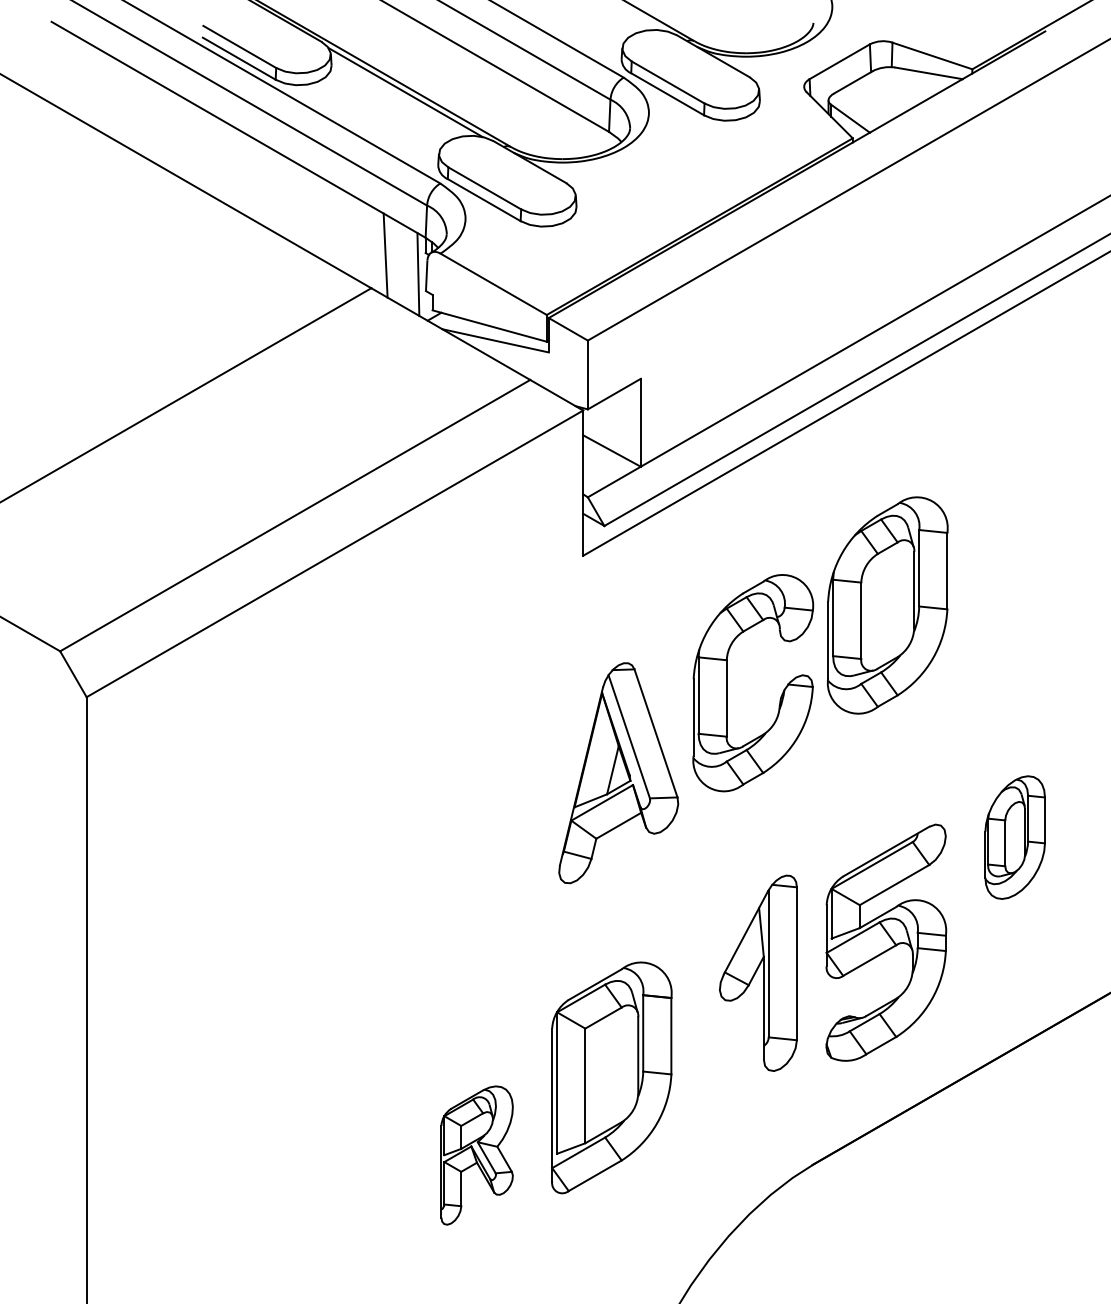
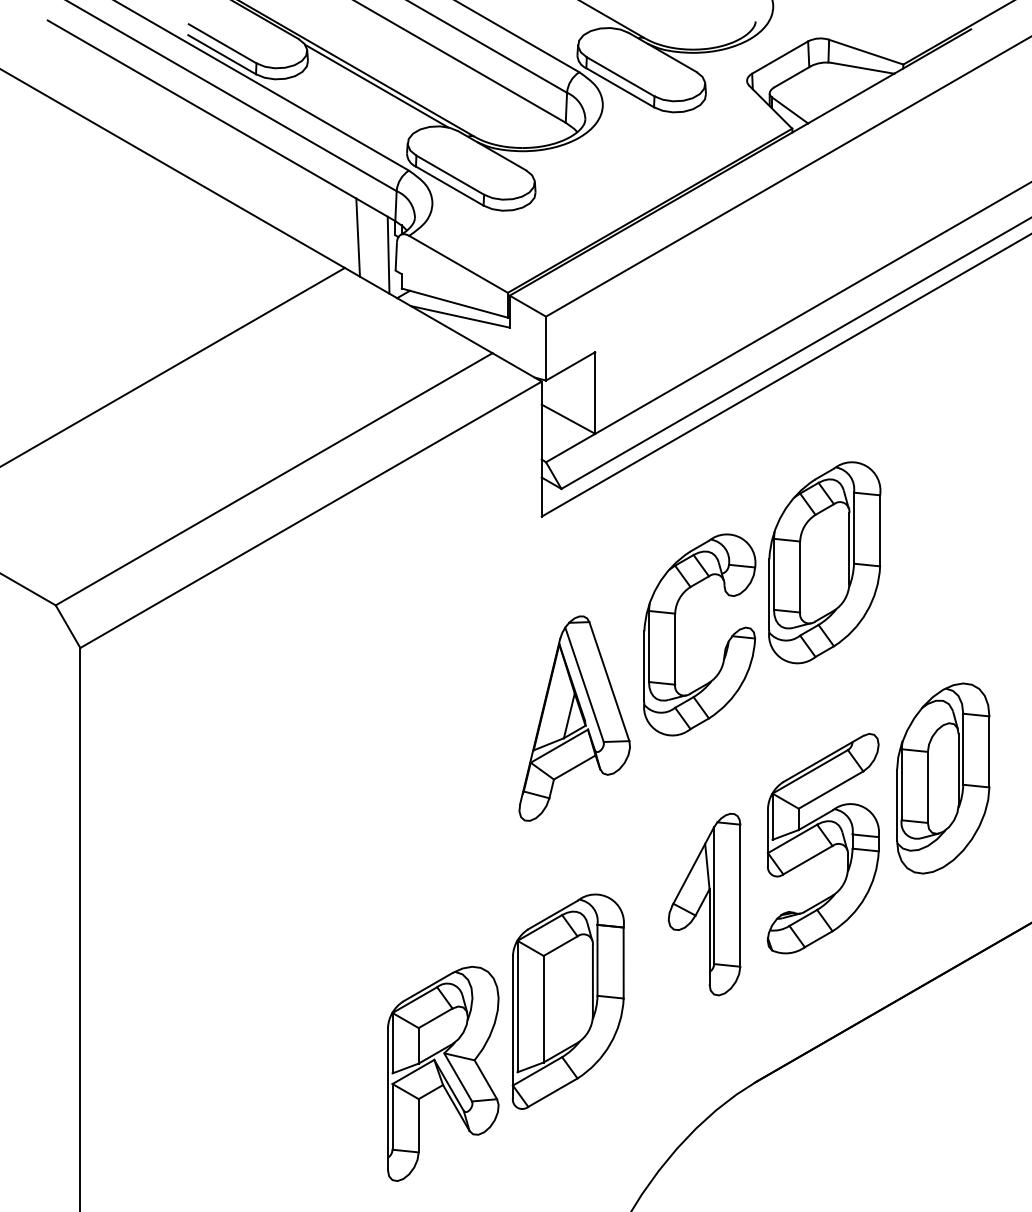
part: (1014, 837) -> (942, 778), size x1.67
part: (886, 942) -> (823, 843), moved
part: (476, 1155) -> (442, 1073), size x1.67

